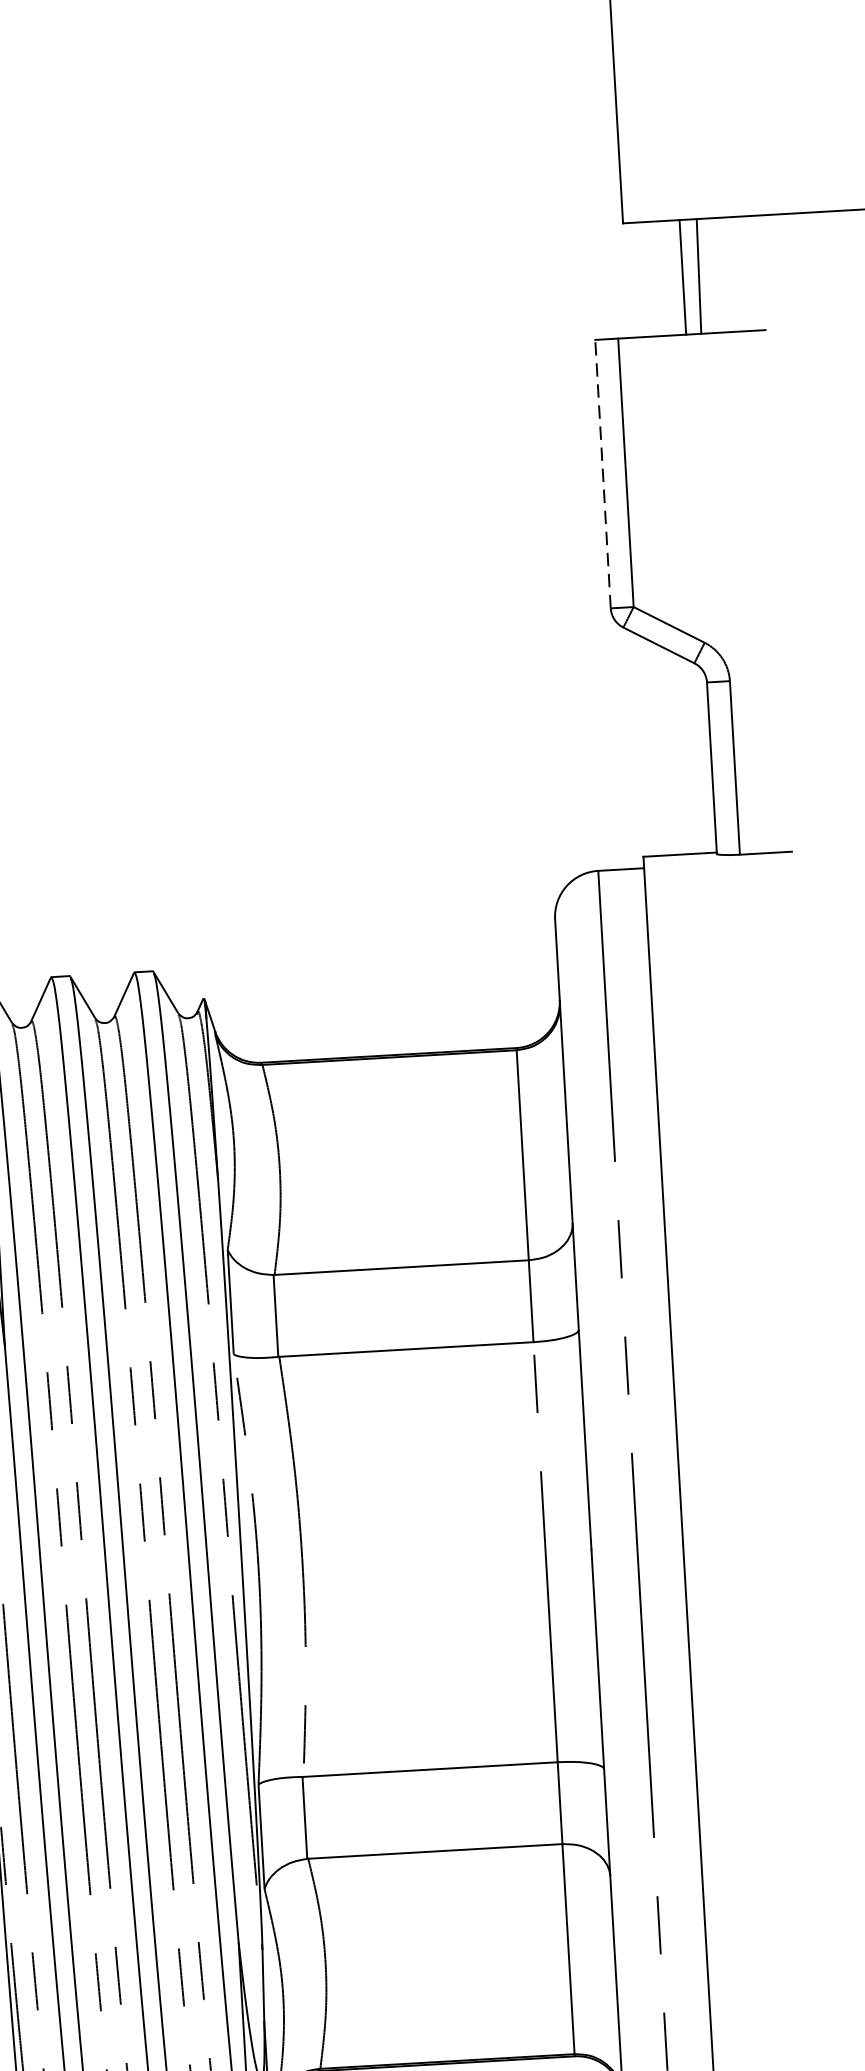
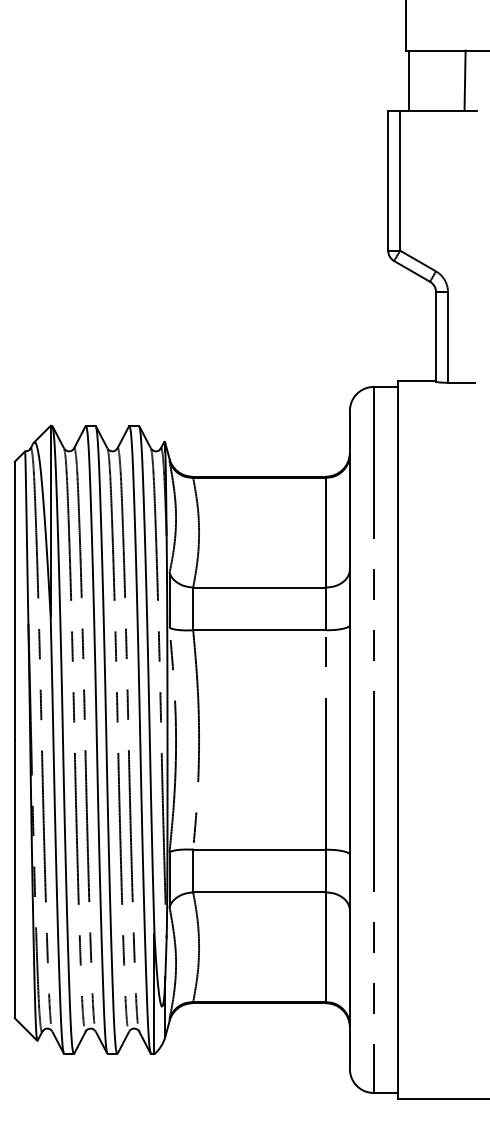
line: (697, 276) -> (464, 80), moved
line: (682, 277) -> (408, 80), moved
line: (603, 473) -> (388, 180), dashed -> solid

